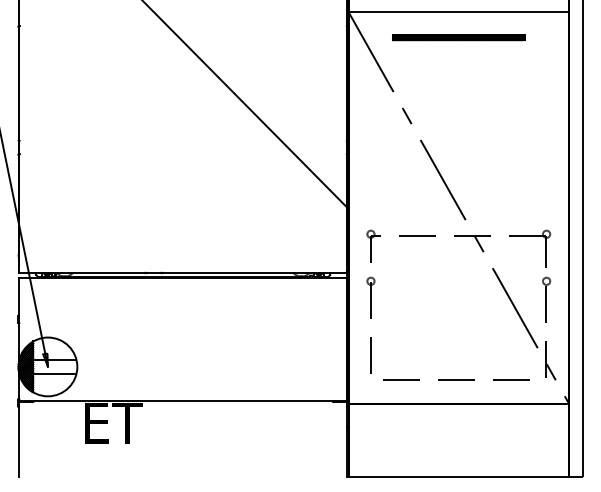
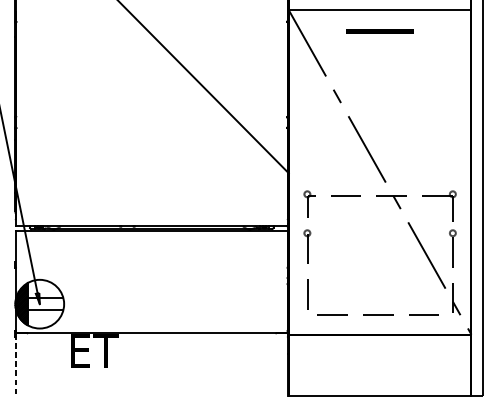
part: (458, 37) -> (379, 31), size x0.6
line: (18, 440) -> (15, 365), solid -> dashed

